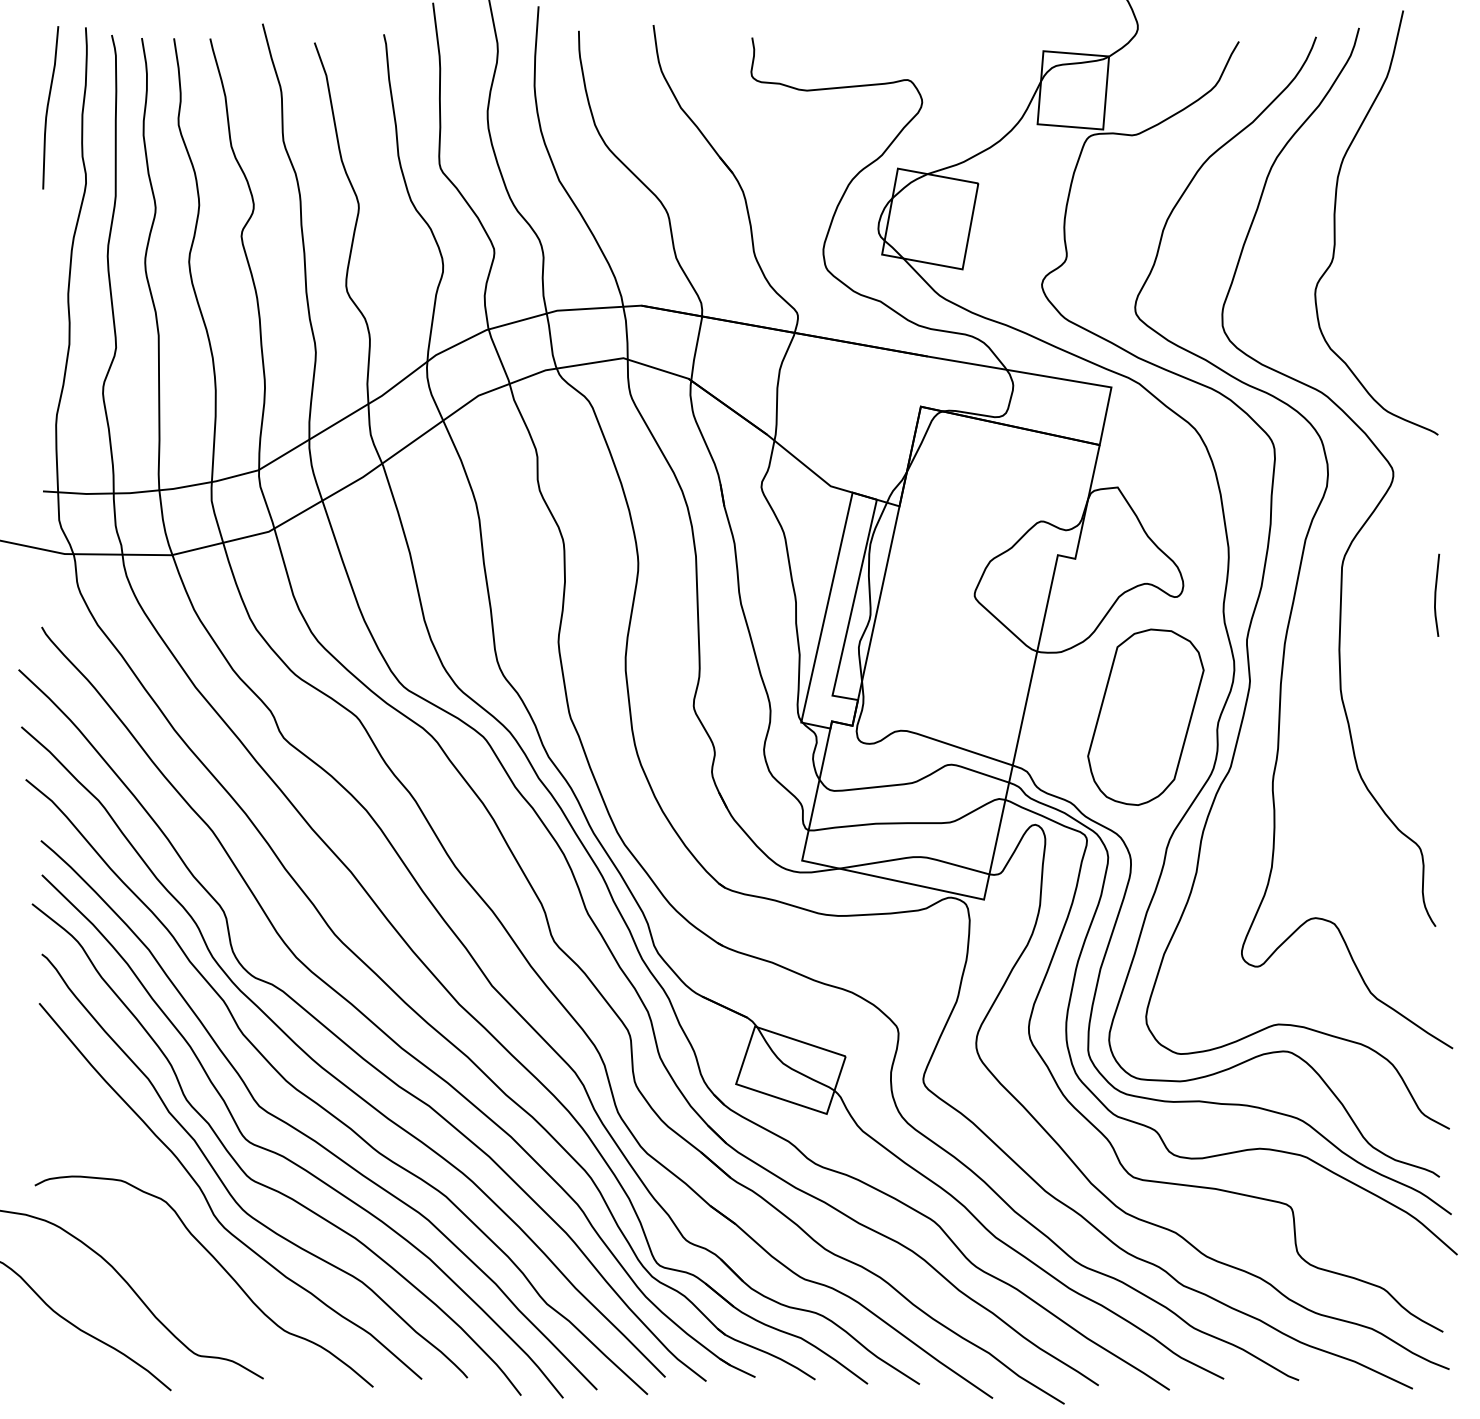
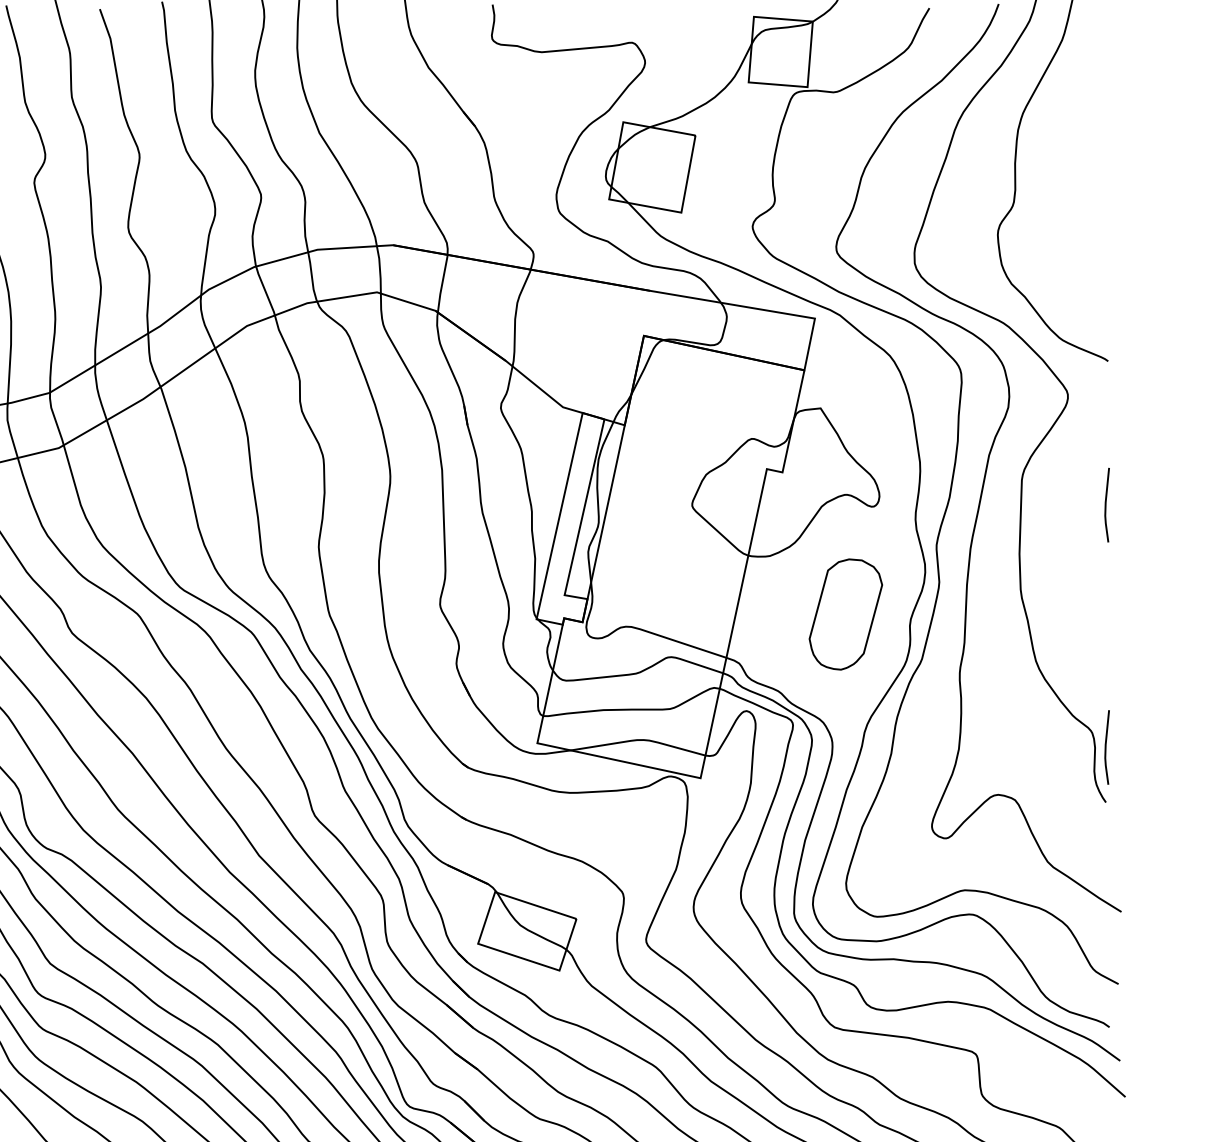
part: (1145, 716) -> (845, 613), size x0.7
line: (1436, 864) -> (1106, 746), added

